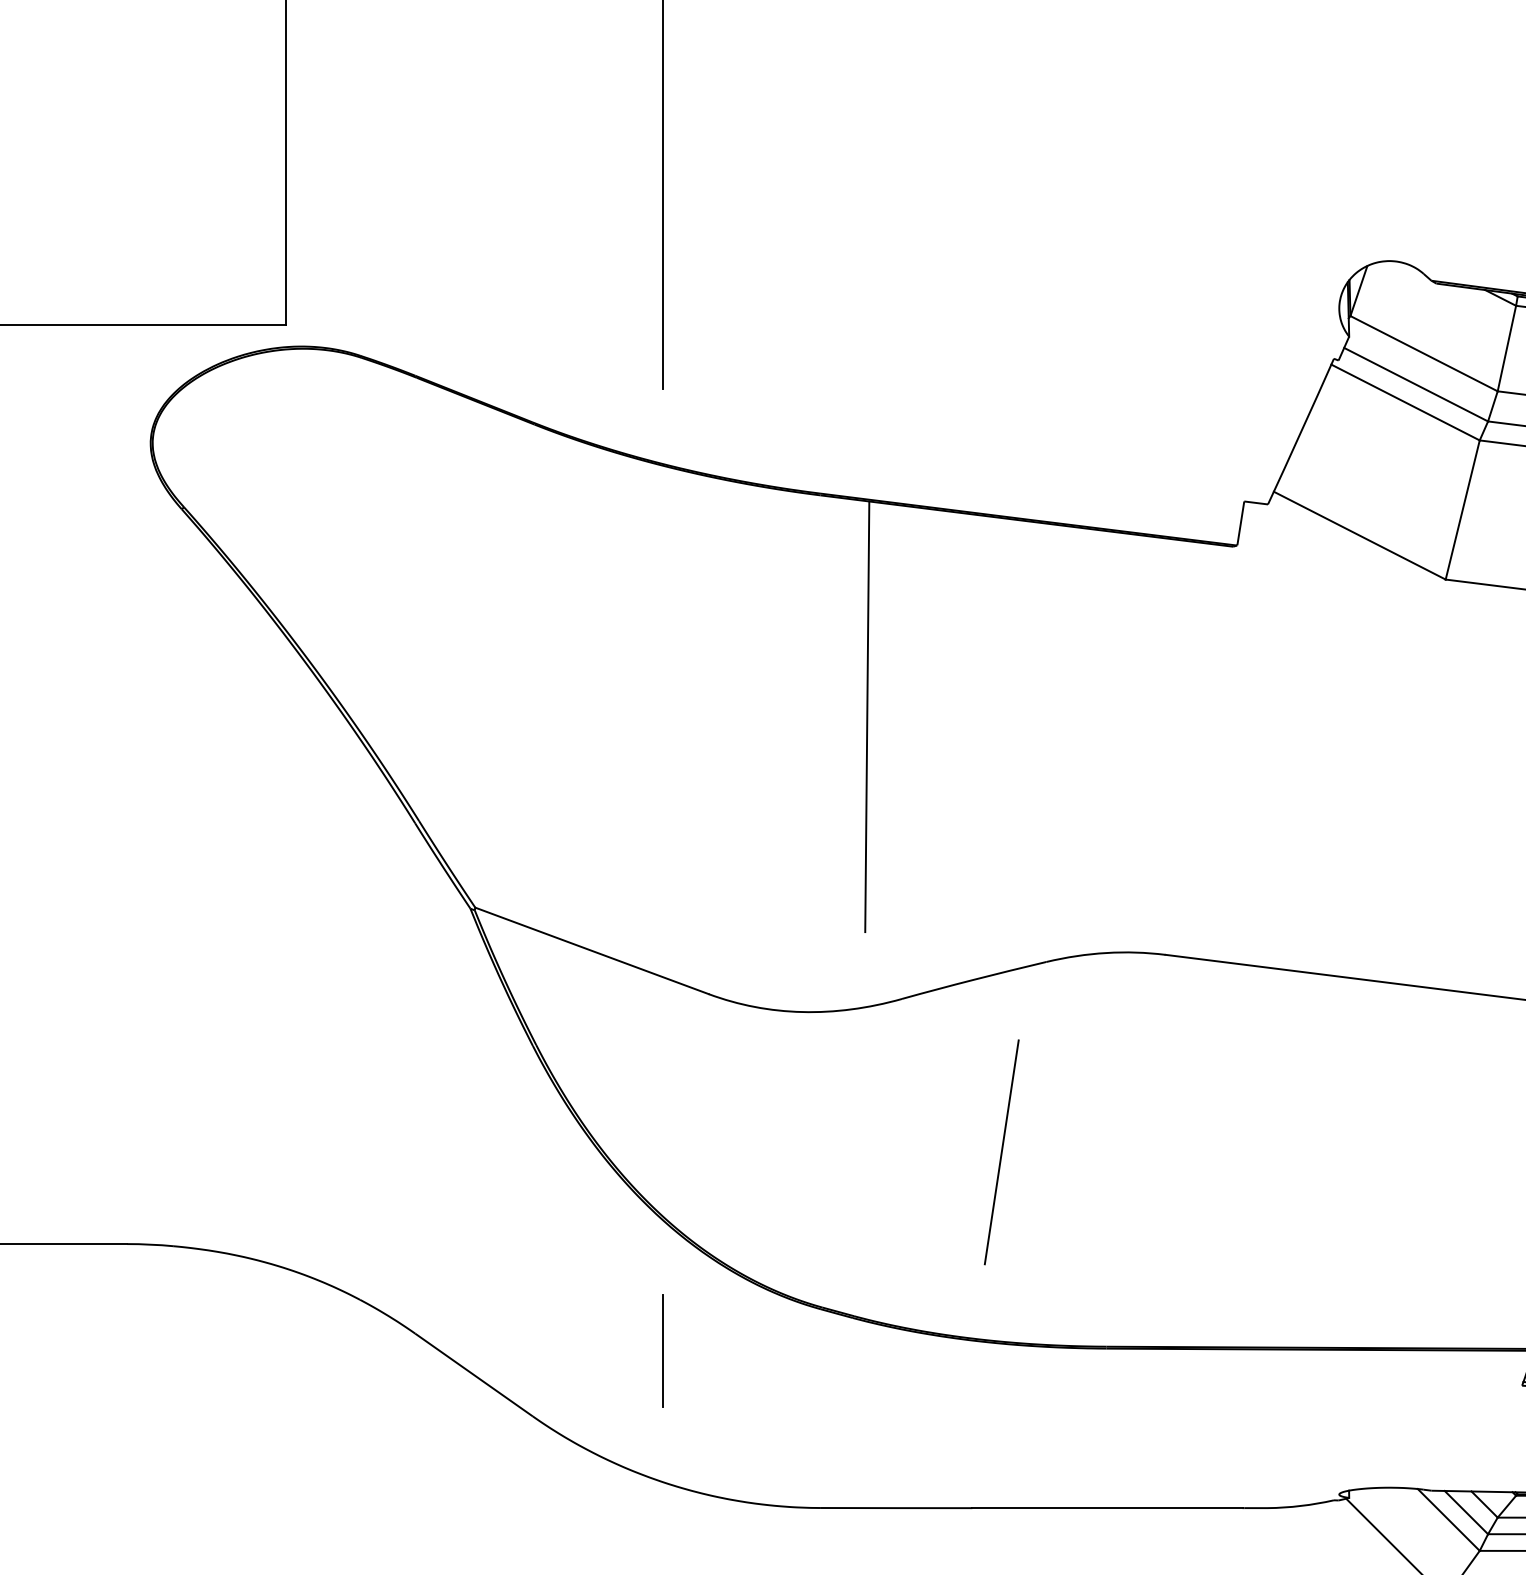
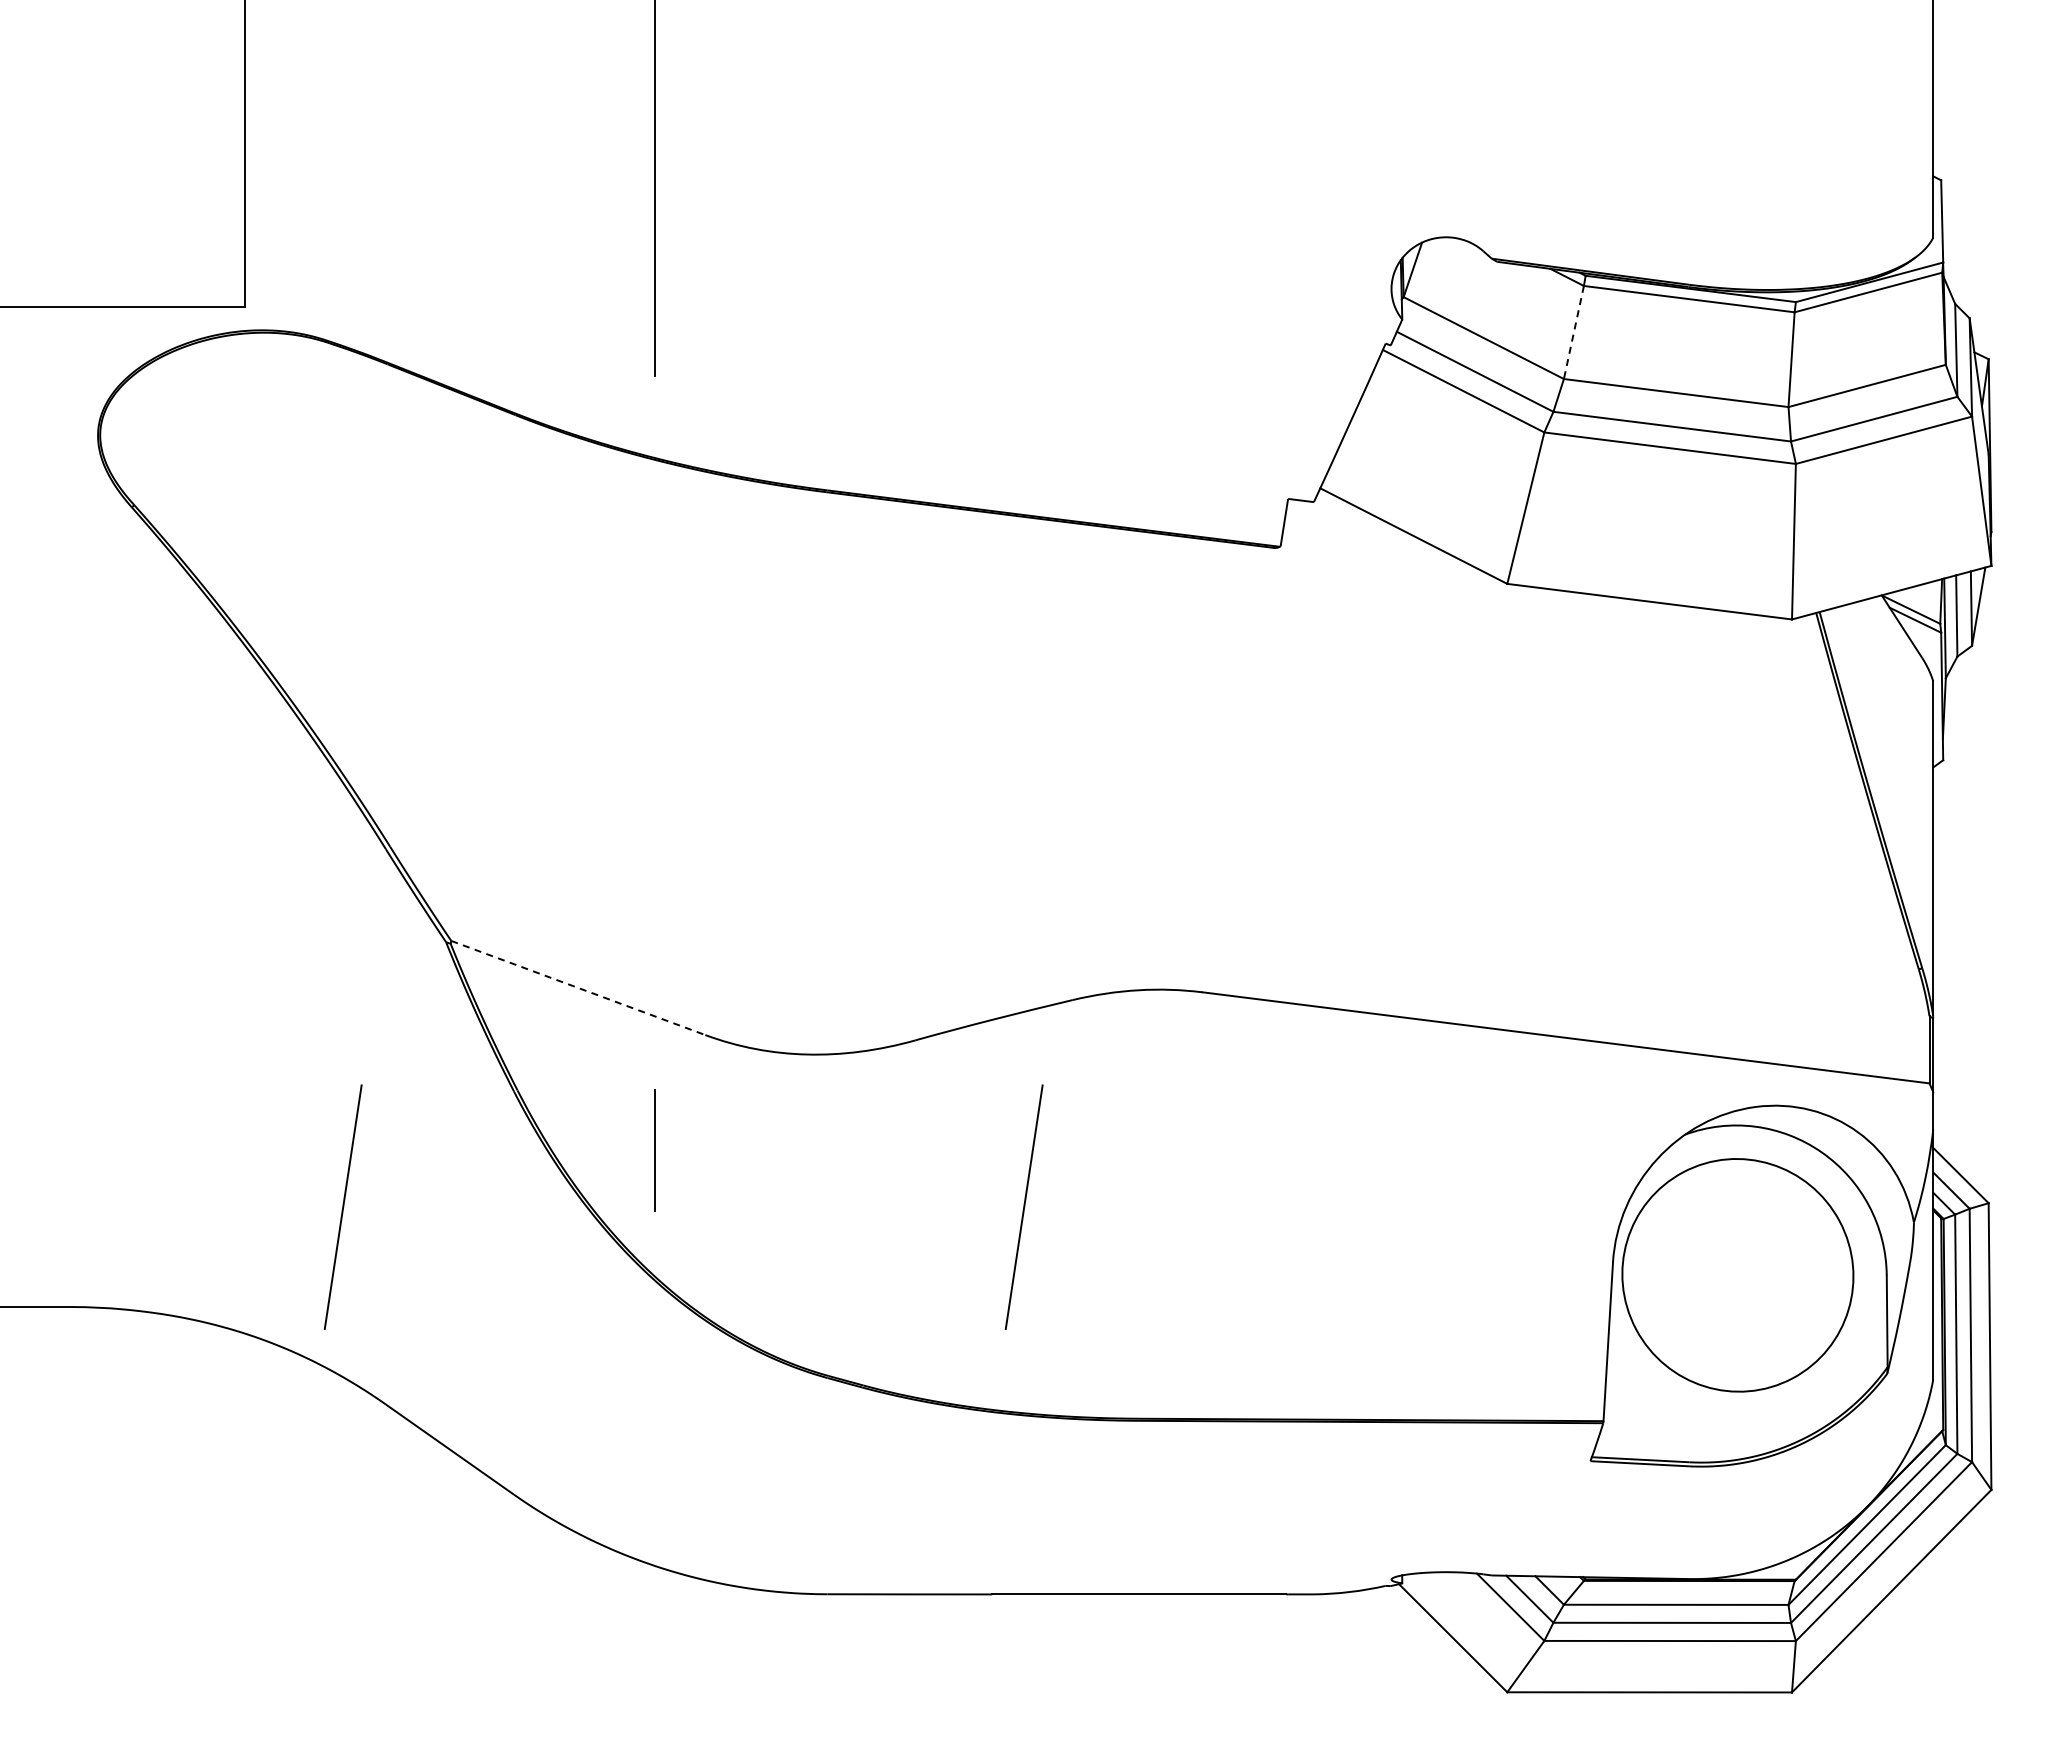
line: (1506, 348) -> (1573, 332), solid -> dashed
line: (866, 716) -> (877, 732), removed
line: (592, 951) -> (578, 988), solid -> dashed
line: (375, 1151) -> (342, 1206), added
line: (662, 1351) -> (654, 1150), moved

